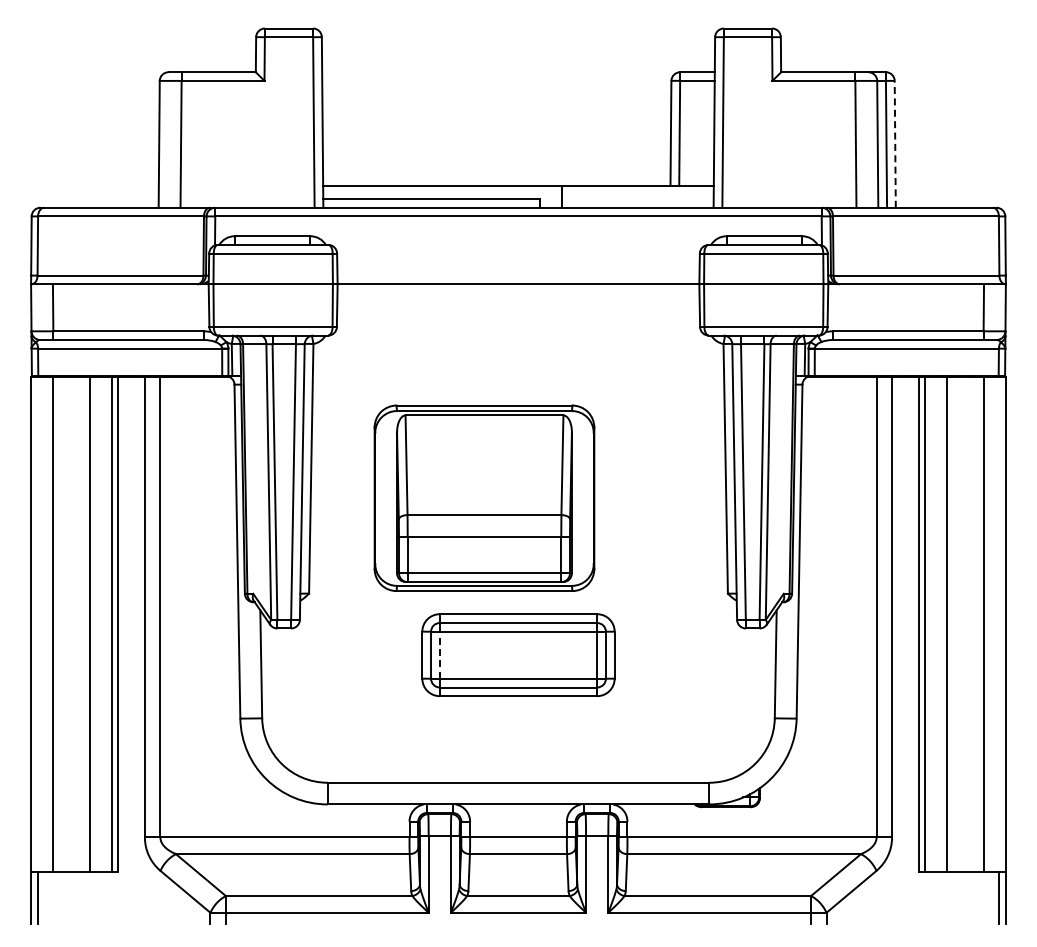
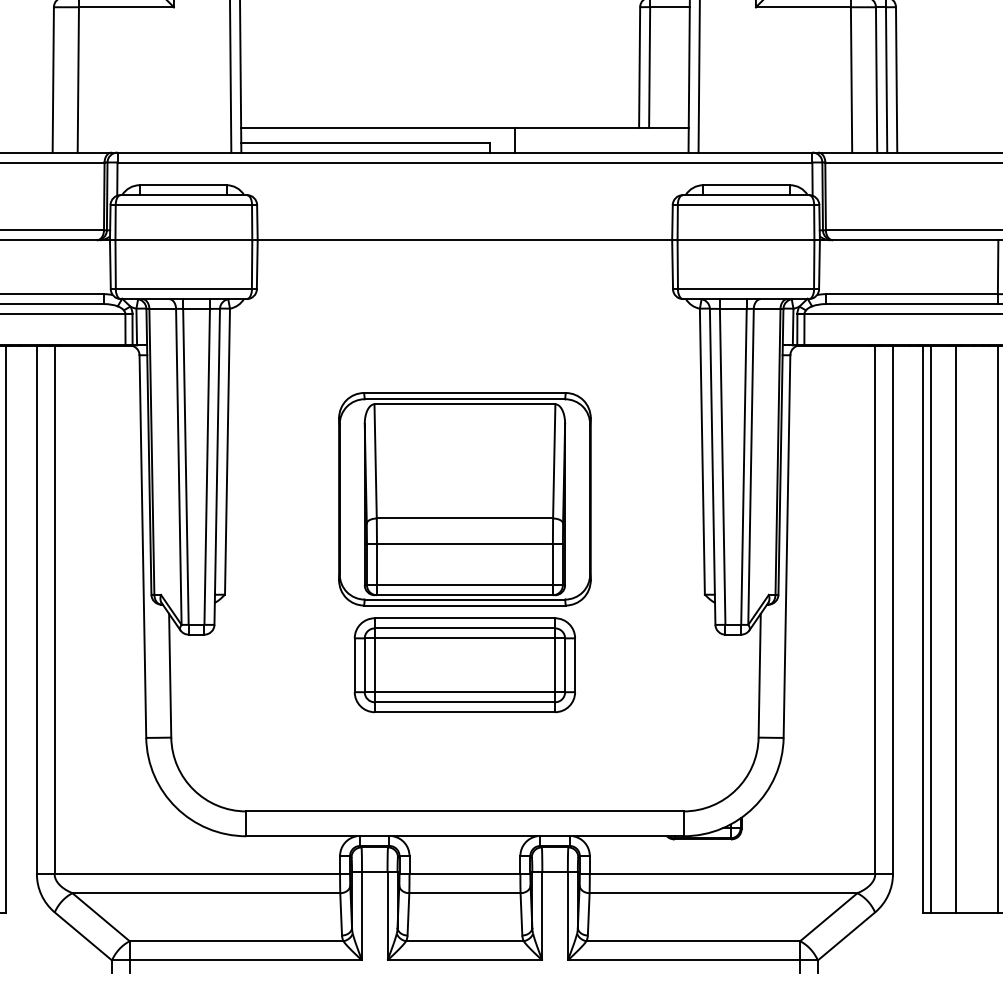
line: (895, 143) -> (896, 78), dashed -> solid
part: (484, 497) -> (464, 498), moved
line: (439, 654) -> (374, 664), dashed -> solid

